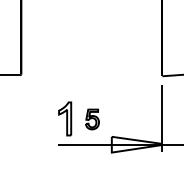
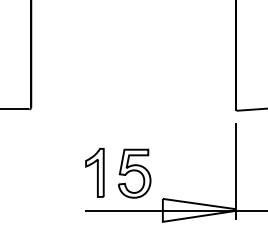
part: (92, 119) -> (134, 173), size x1.67

